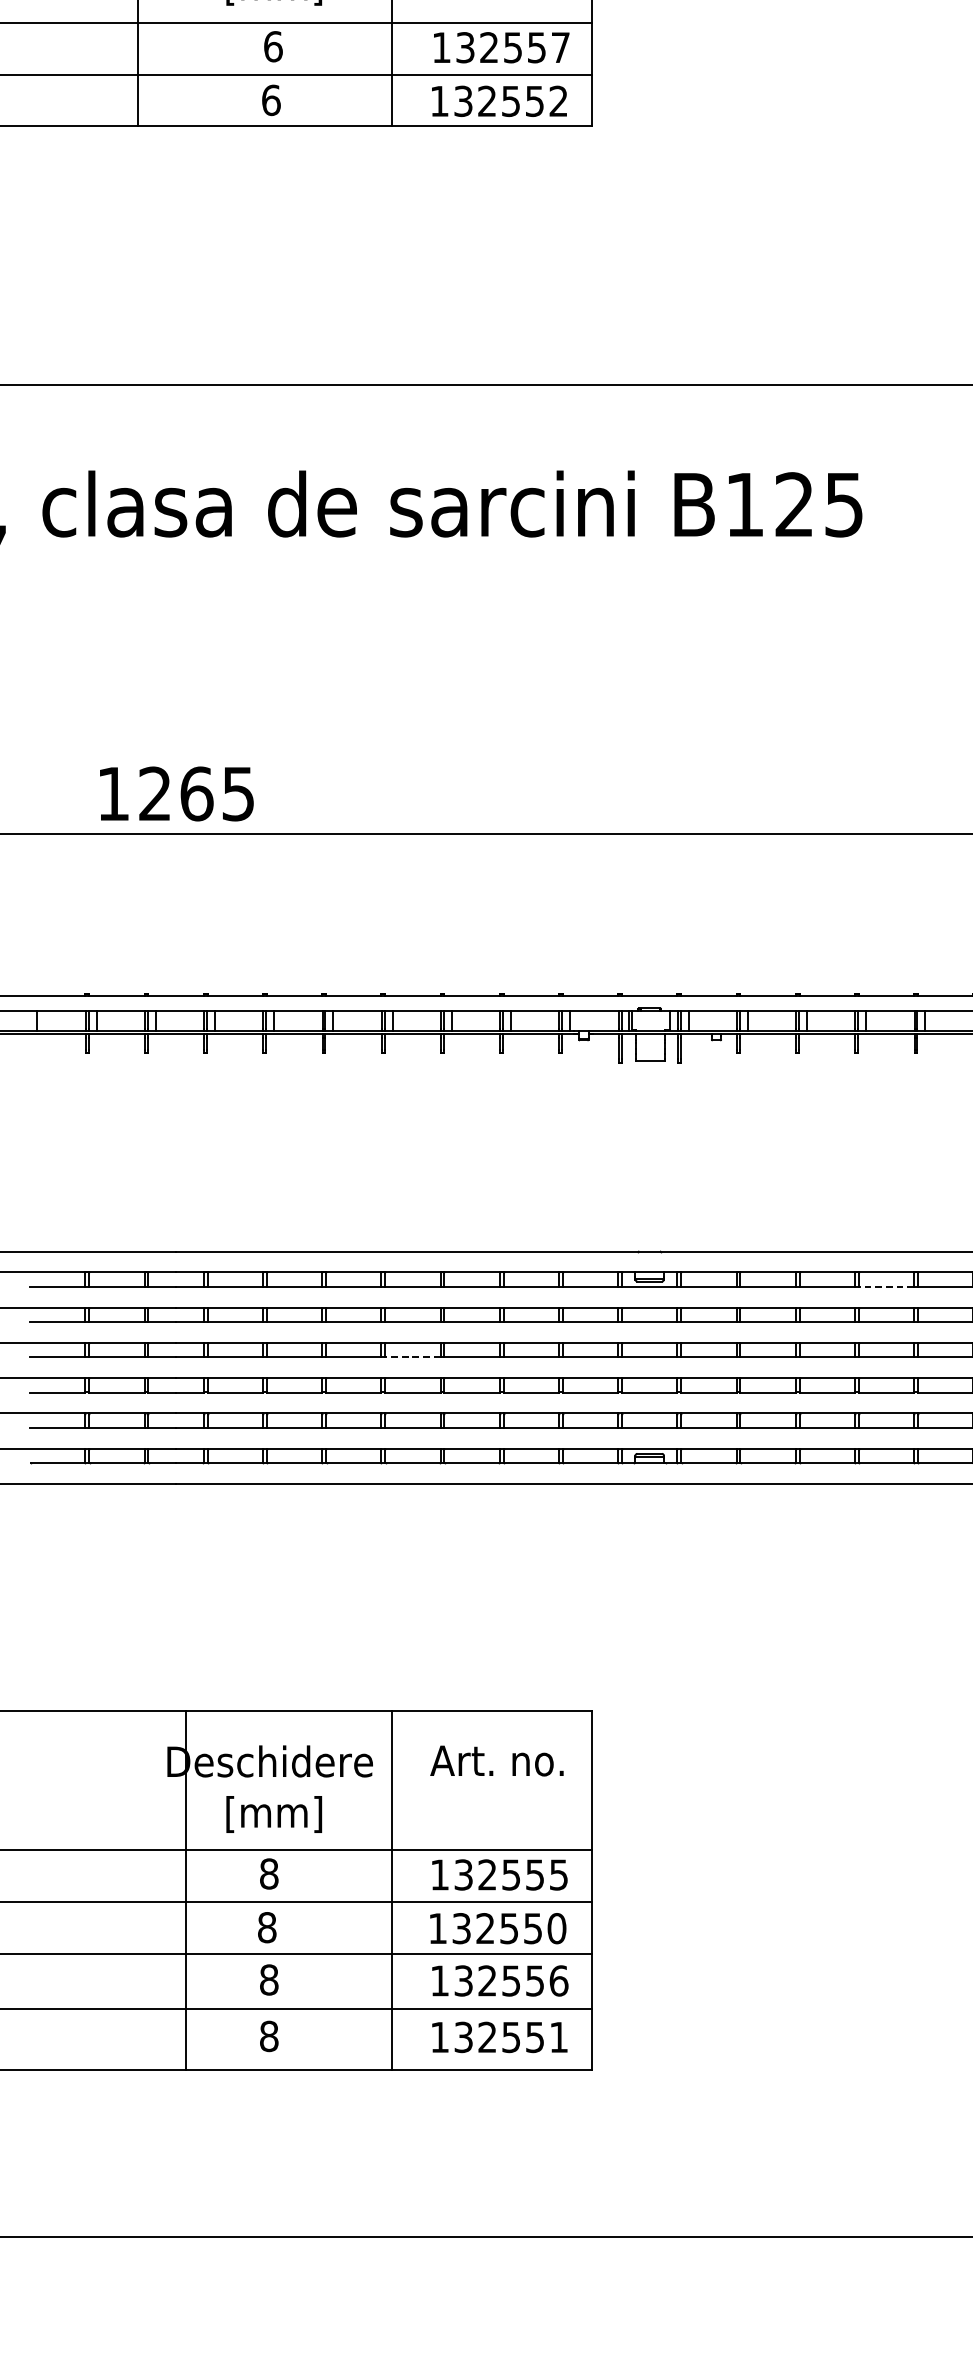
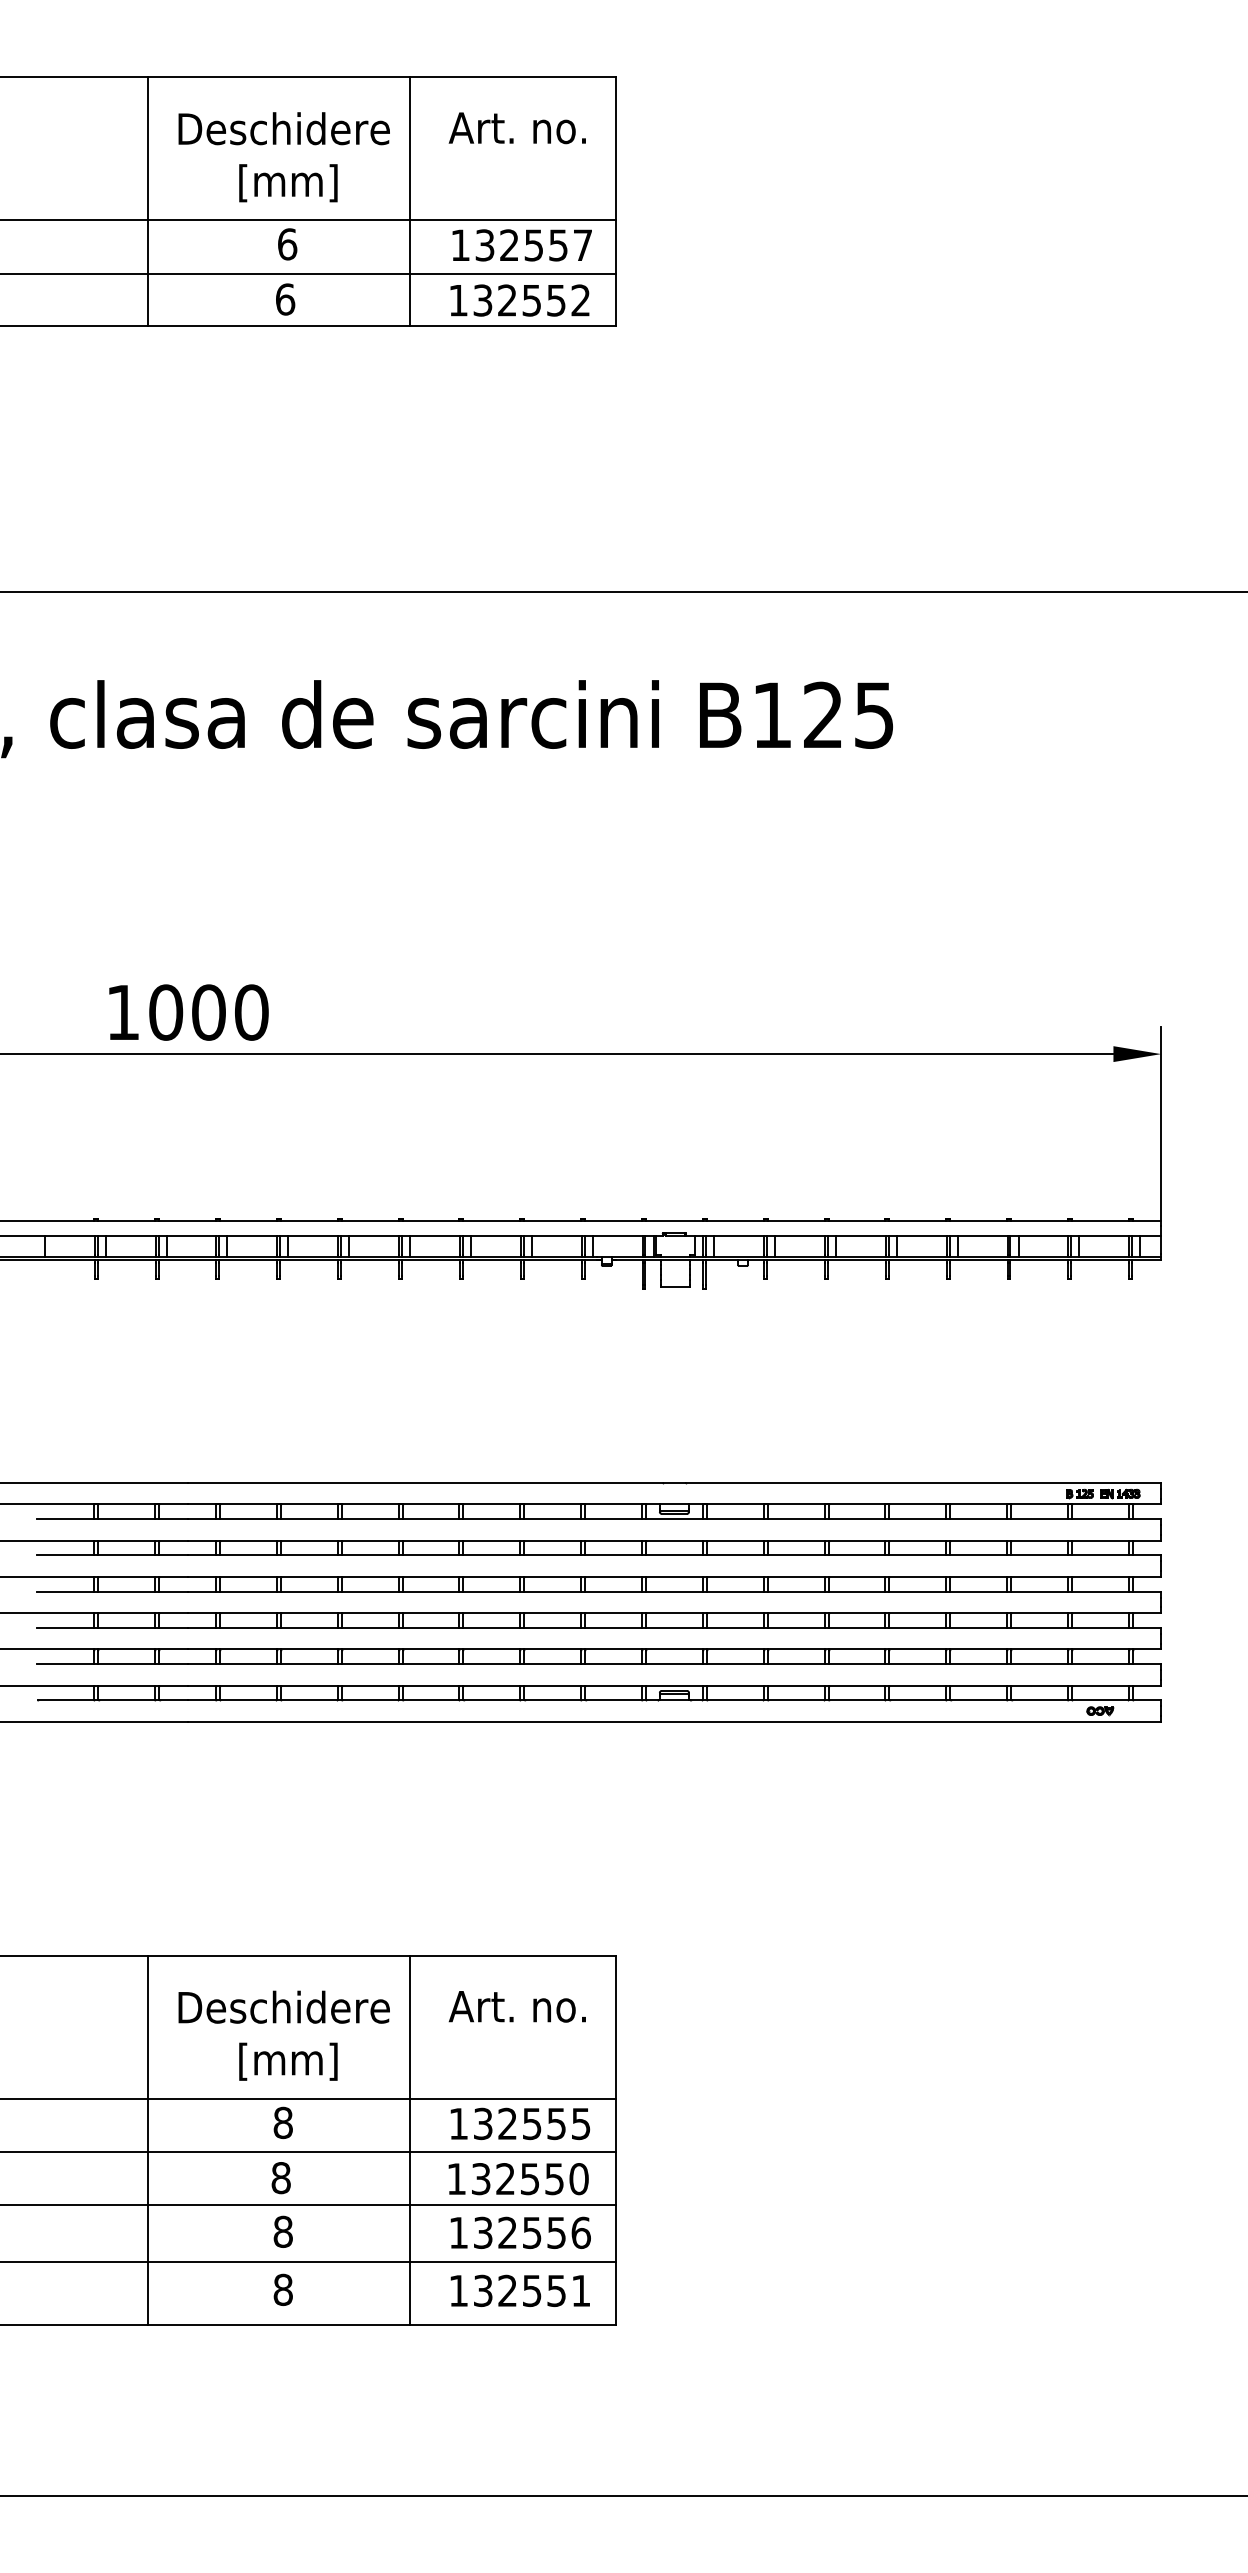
text: (196, 793) -> (208, 1012), 1265 -> 1000
line: (886, 1287) -> (917, 1519), dashed -> solid
line: (412, 1357) -> (430, 1591), dashed -> solid
line: (185, 1890) -> (148, 2139), moved

